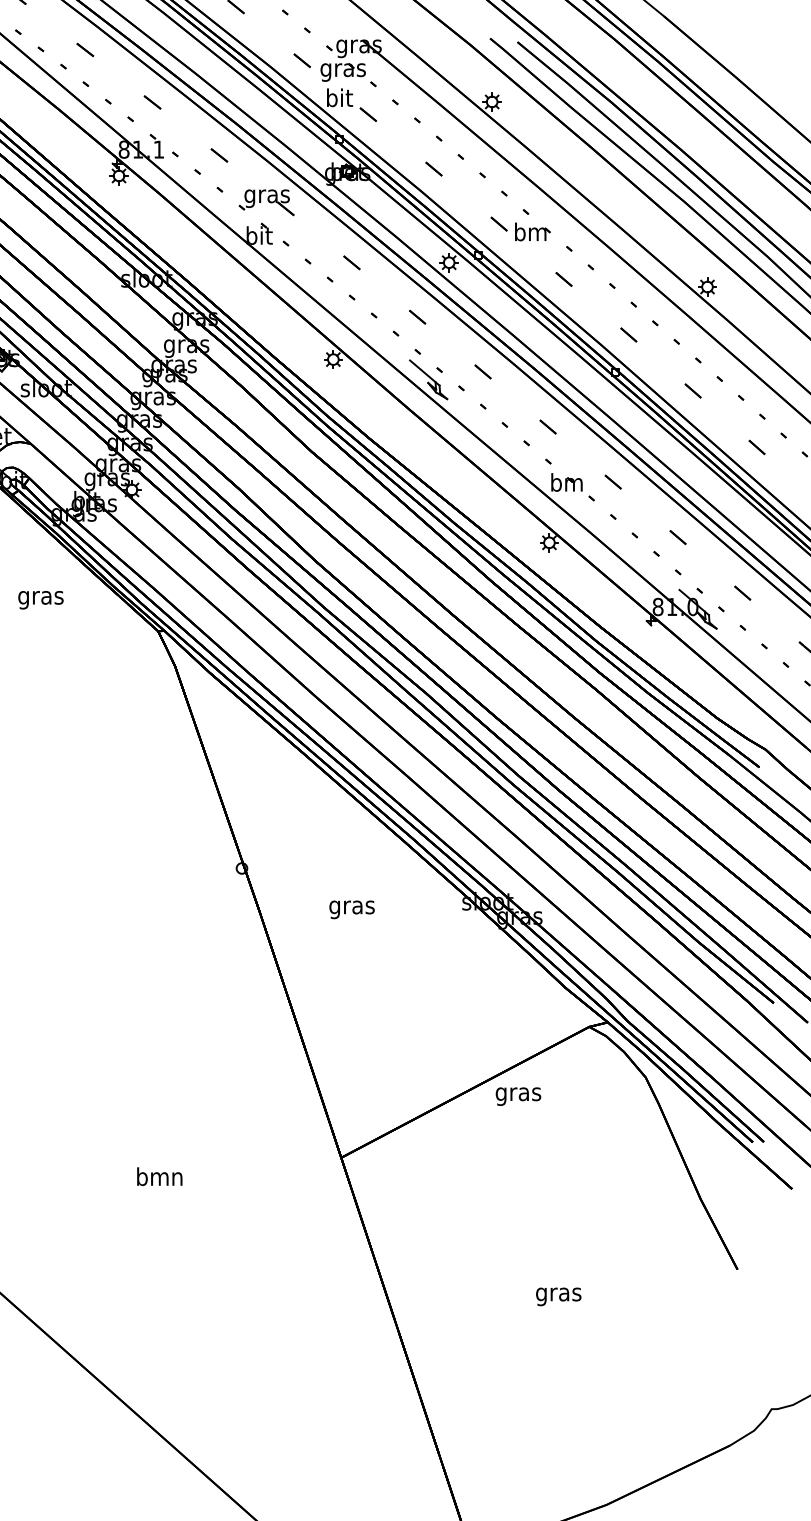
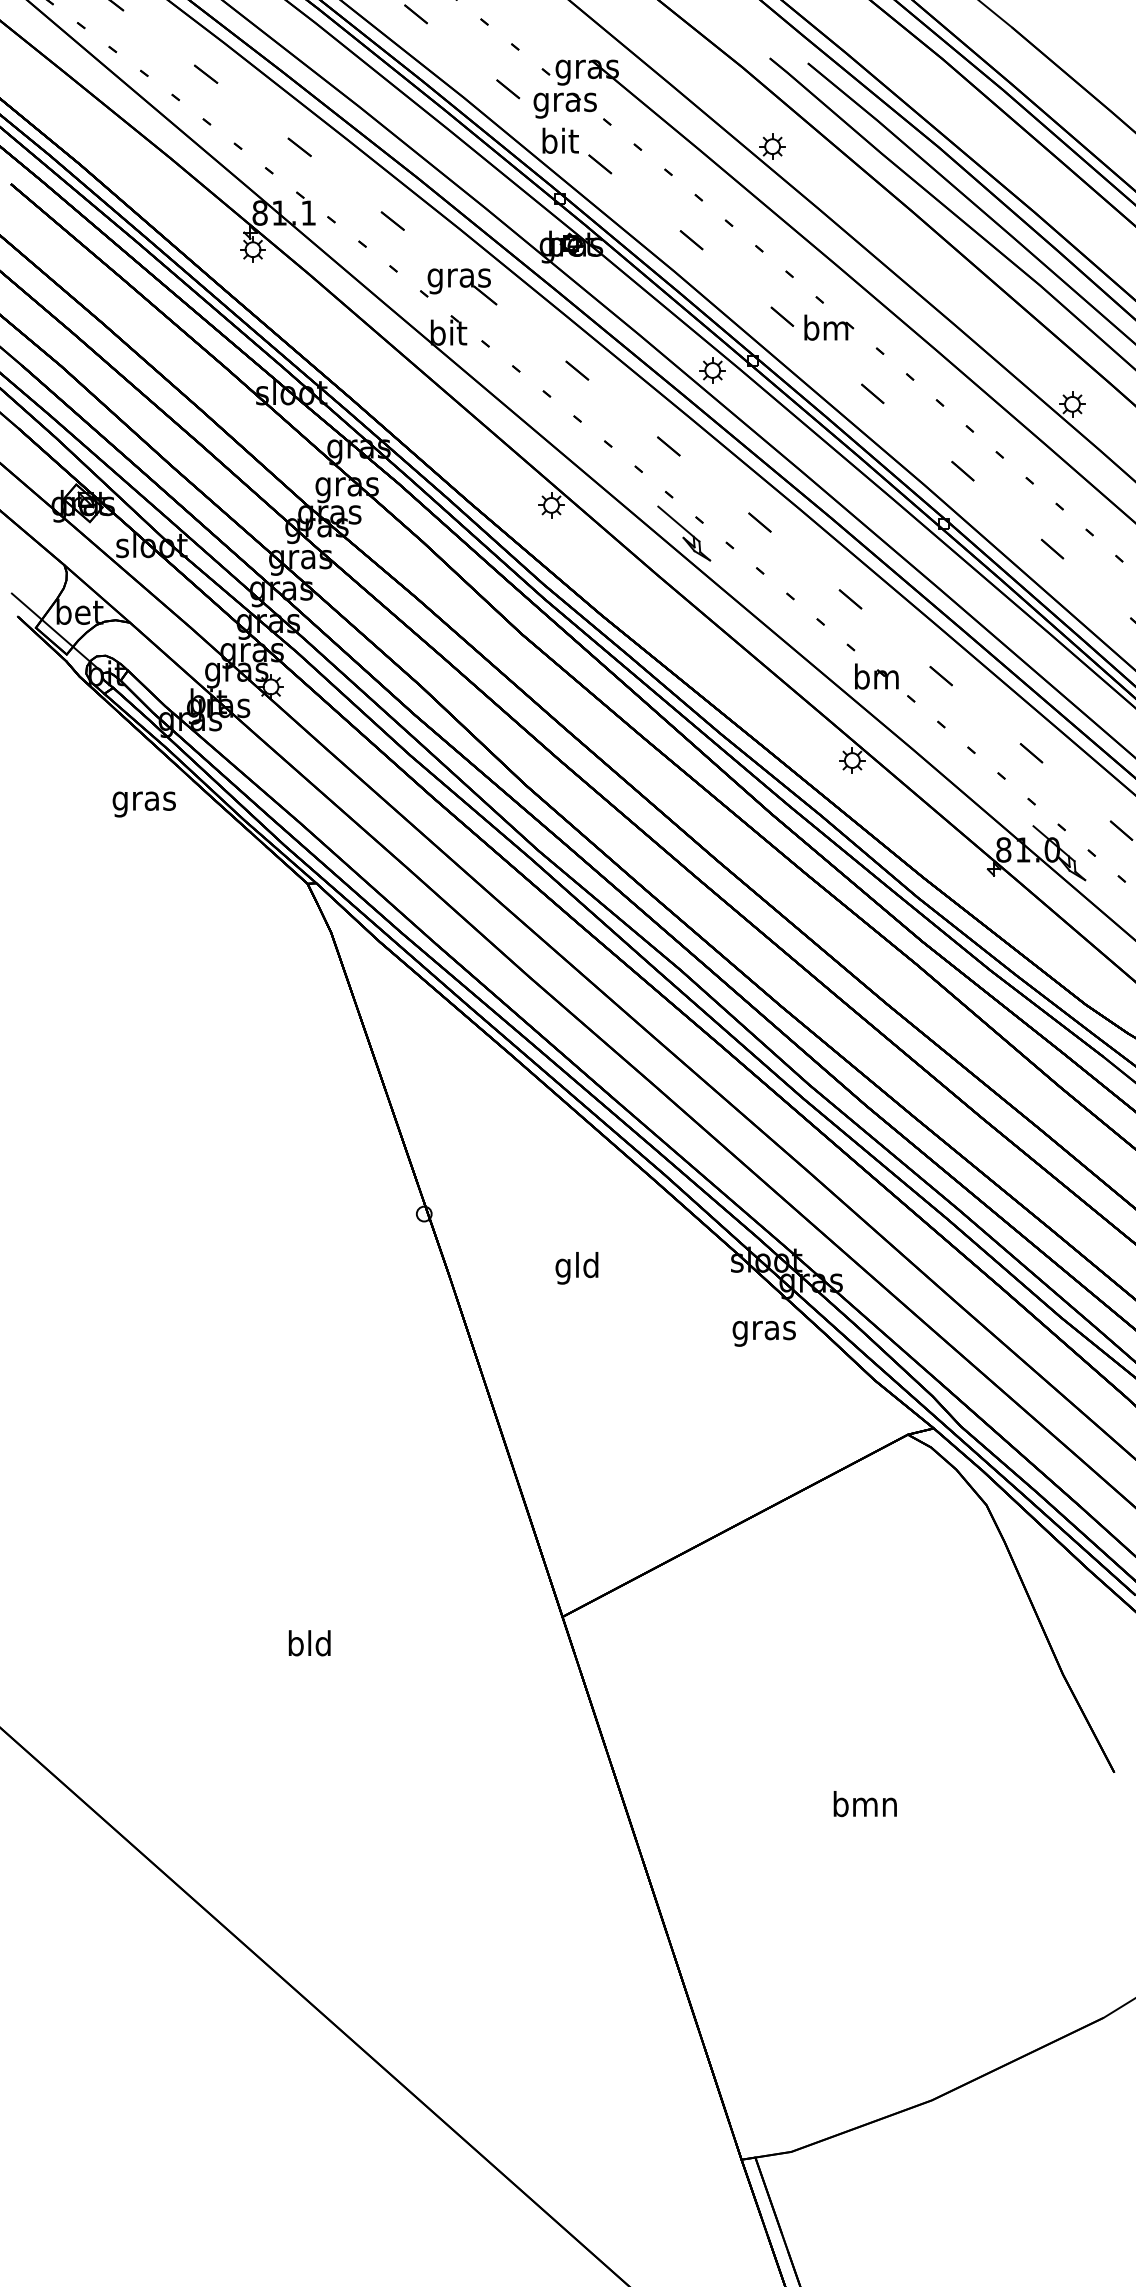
text: (40, 600) -> (143, 804), moved
text: (352, 907) -> (577, 1268), gras -> gld
text: (517, 1096) -> (763, 1333), moved
text: (159, 1176) -> (309, 1643), bmn -> bld
text: (558, 1294) -> (864, 1807), gras -> bmn

